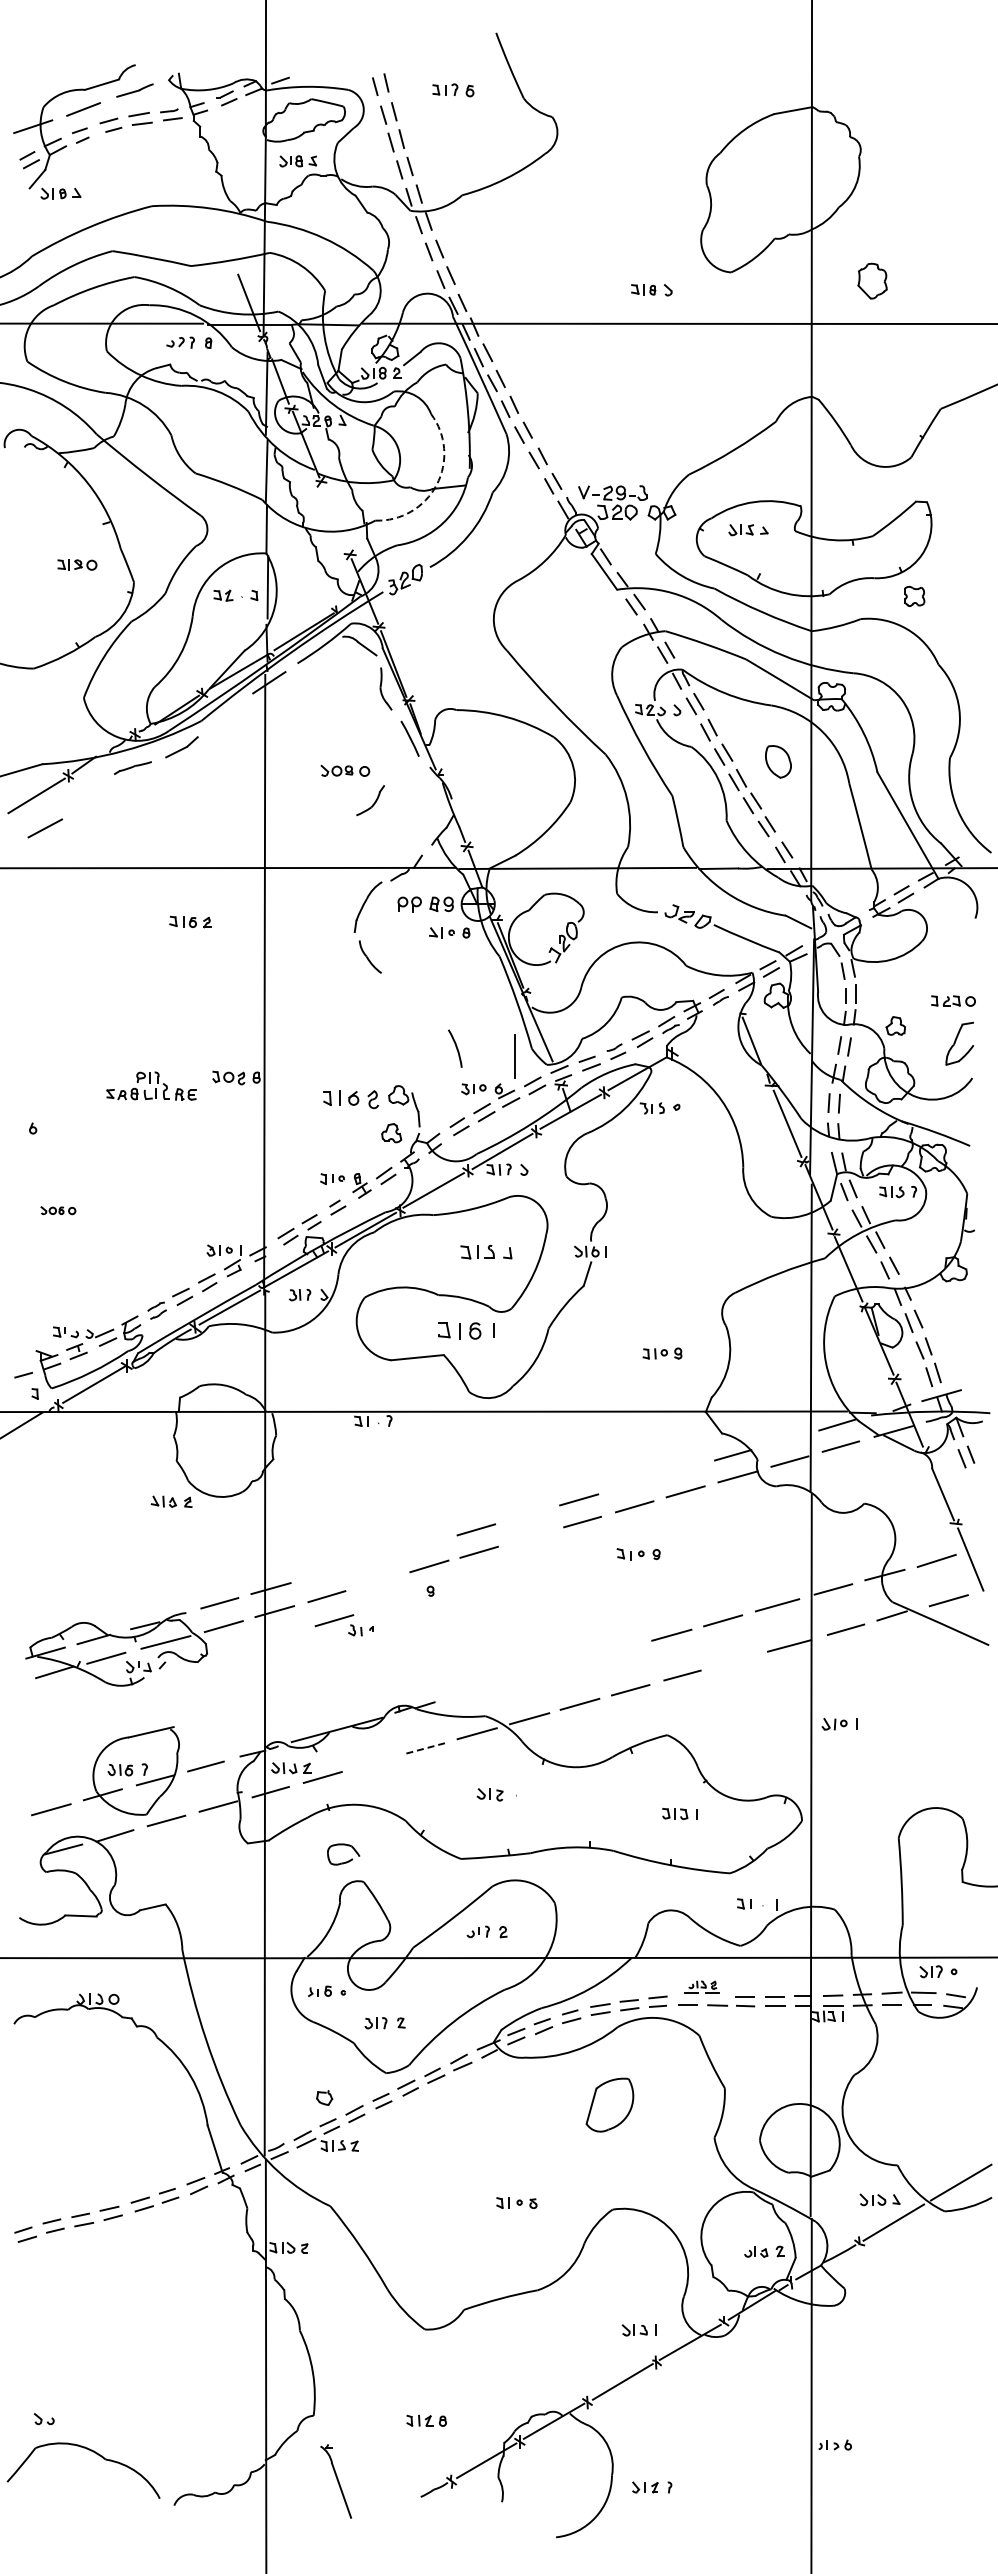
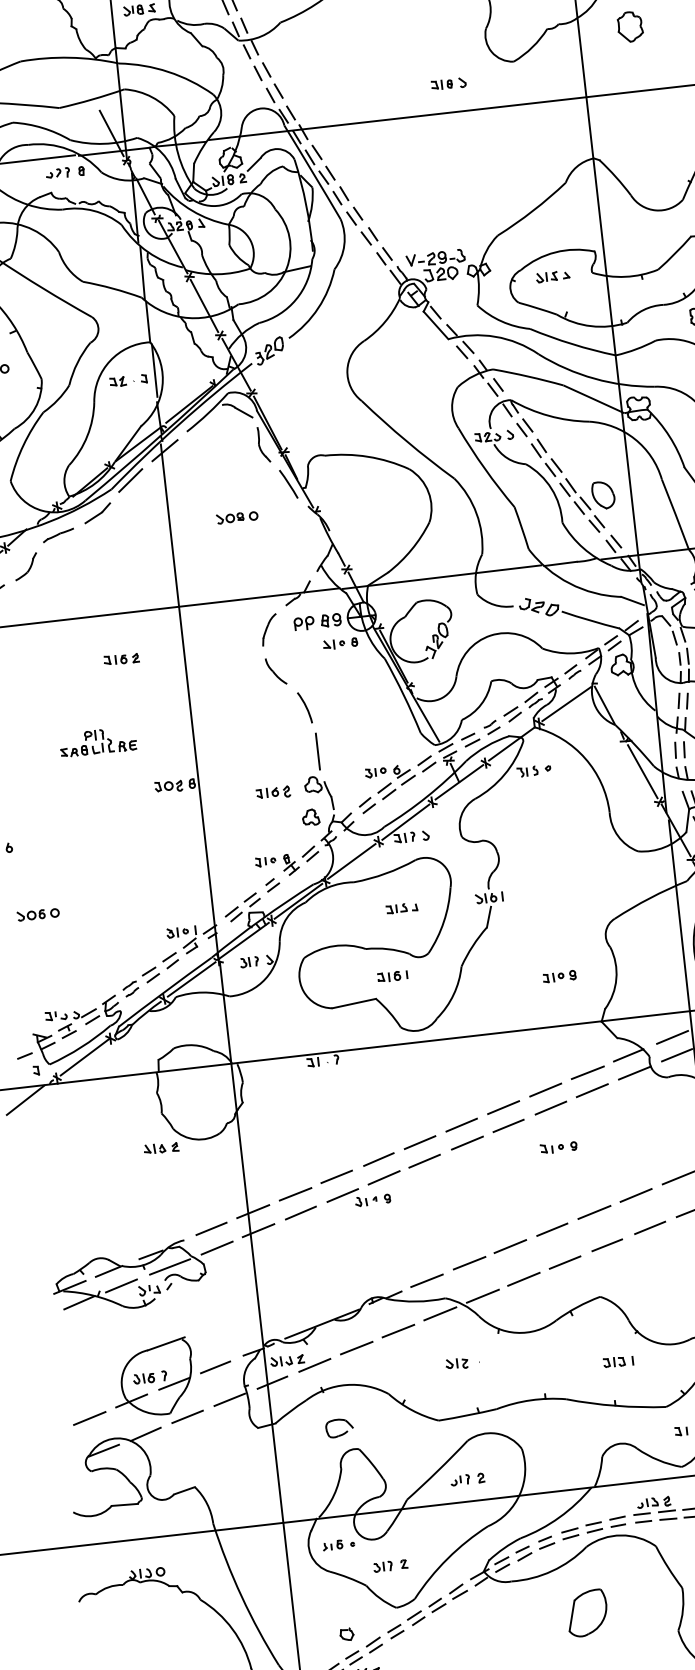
part: (872, 280) -> (630, 26), moved
arc: (436, 484) -> (286, 268), dashed -> solid
line: (334, 517) -> (203, 305), added
line: (224, 713) -> (130, 480), added
part: (778, 761) -> (603, 494), moved
part: (370, 800) -> (26, 566), moved
part: (367, 906) -> (268, 629), size x0.71
line: (707, 1034) -> (566, 704), added
arc: (455, 1047) -> (305, 706), moved
line: (514, 1056) -> (317, 751), moved
part: (151, 1085) -> (97, 741), moved
part: (351, 1099) -> (273, 792), size x0.71
part: (58, 1210) -> (38, 914), size x1.43
part: (486, 1251) -> (401, 907), size x0.71
part: (466, 1330) -> (392, 976), size x0.62
line: (787, 1439) -> (672, 1036), added
line: (682, 1470) -> (587, 1073), added
line: (630, 1484) -> (545, 1089), added
line: (527, 1514) -> (461, 1124), added
line: (531, 1536) -> (467, 1142), added
line: (425, 1543) -> (378, 1158), added
line: (373, 1558) -> (336, 1176), added
line: (322, 1573) -> (294, 1194), added
part: (342, 1619) -> (349, 1193), moved
line: (619, 1649) -> (551, 1229), added
line: (734, 1660) -> (649, 1227), added
line: (568, 1663) -> (510, 1246), added
line: (518, 1677) -> (469, 1262), added
line: (465, 1693) -> (426, 1281), added
line: (425, 1748) -> (398, 1331), dashed -> solid
line: (374, 1762) -> (356, 1347), added
part: (702, 1987) -> (653, 1505), size x1.43

